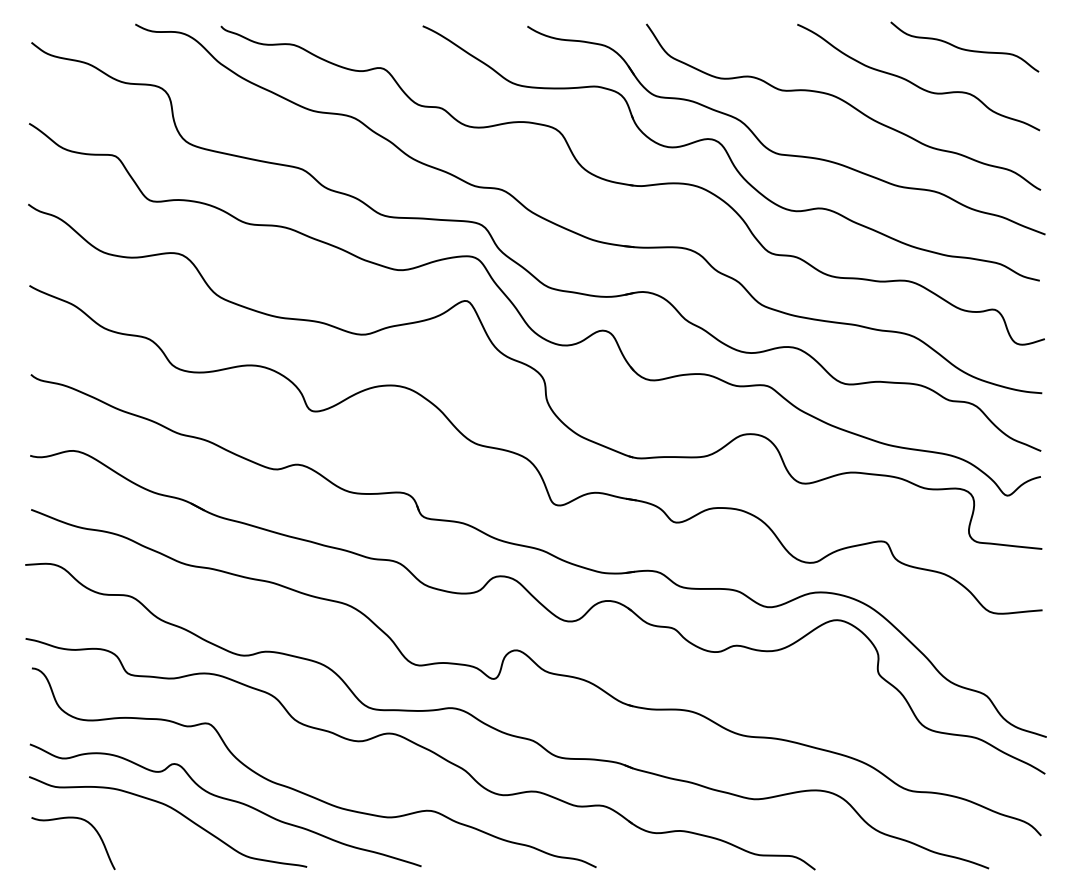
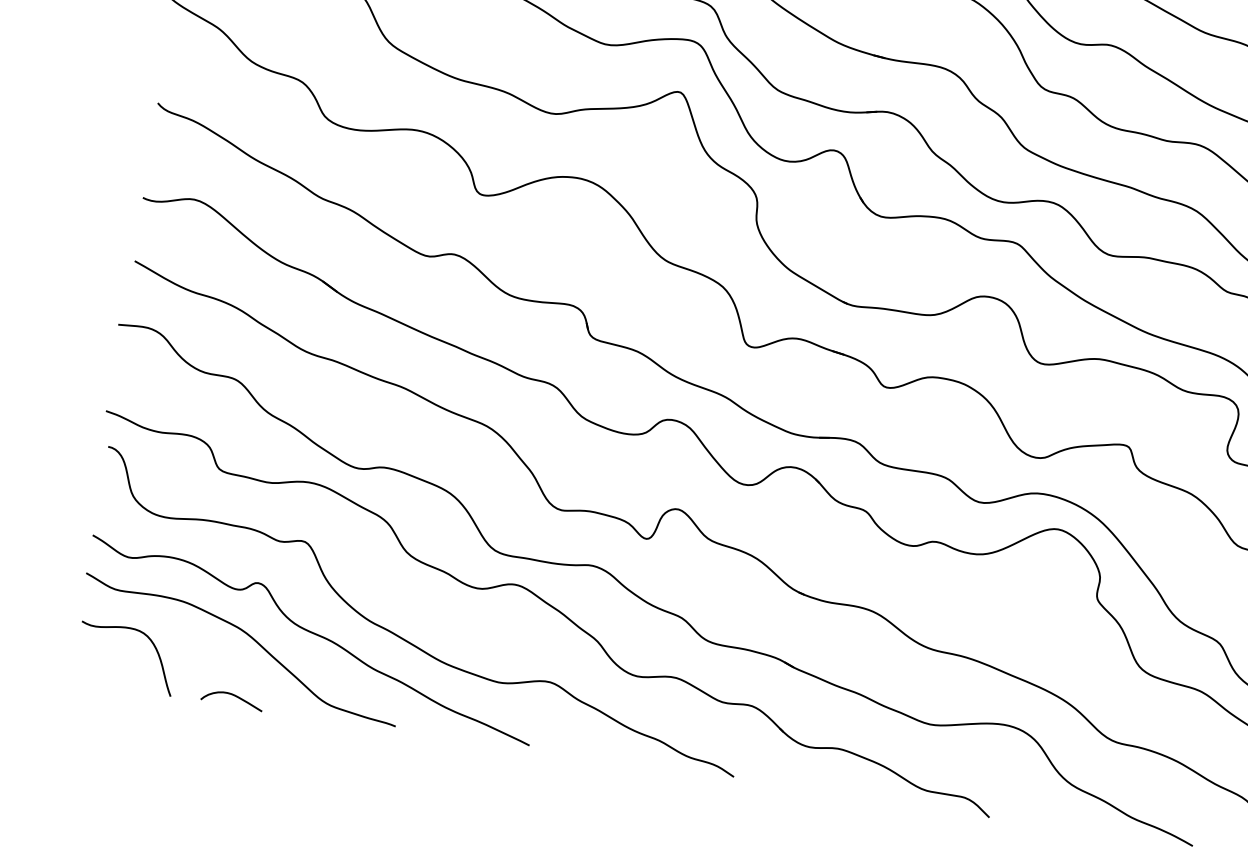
curve: (166, 861) -> (232, 695), added

